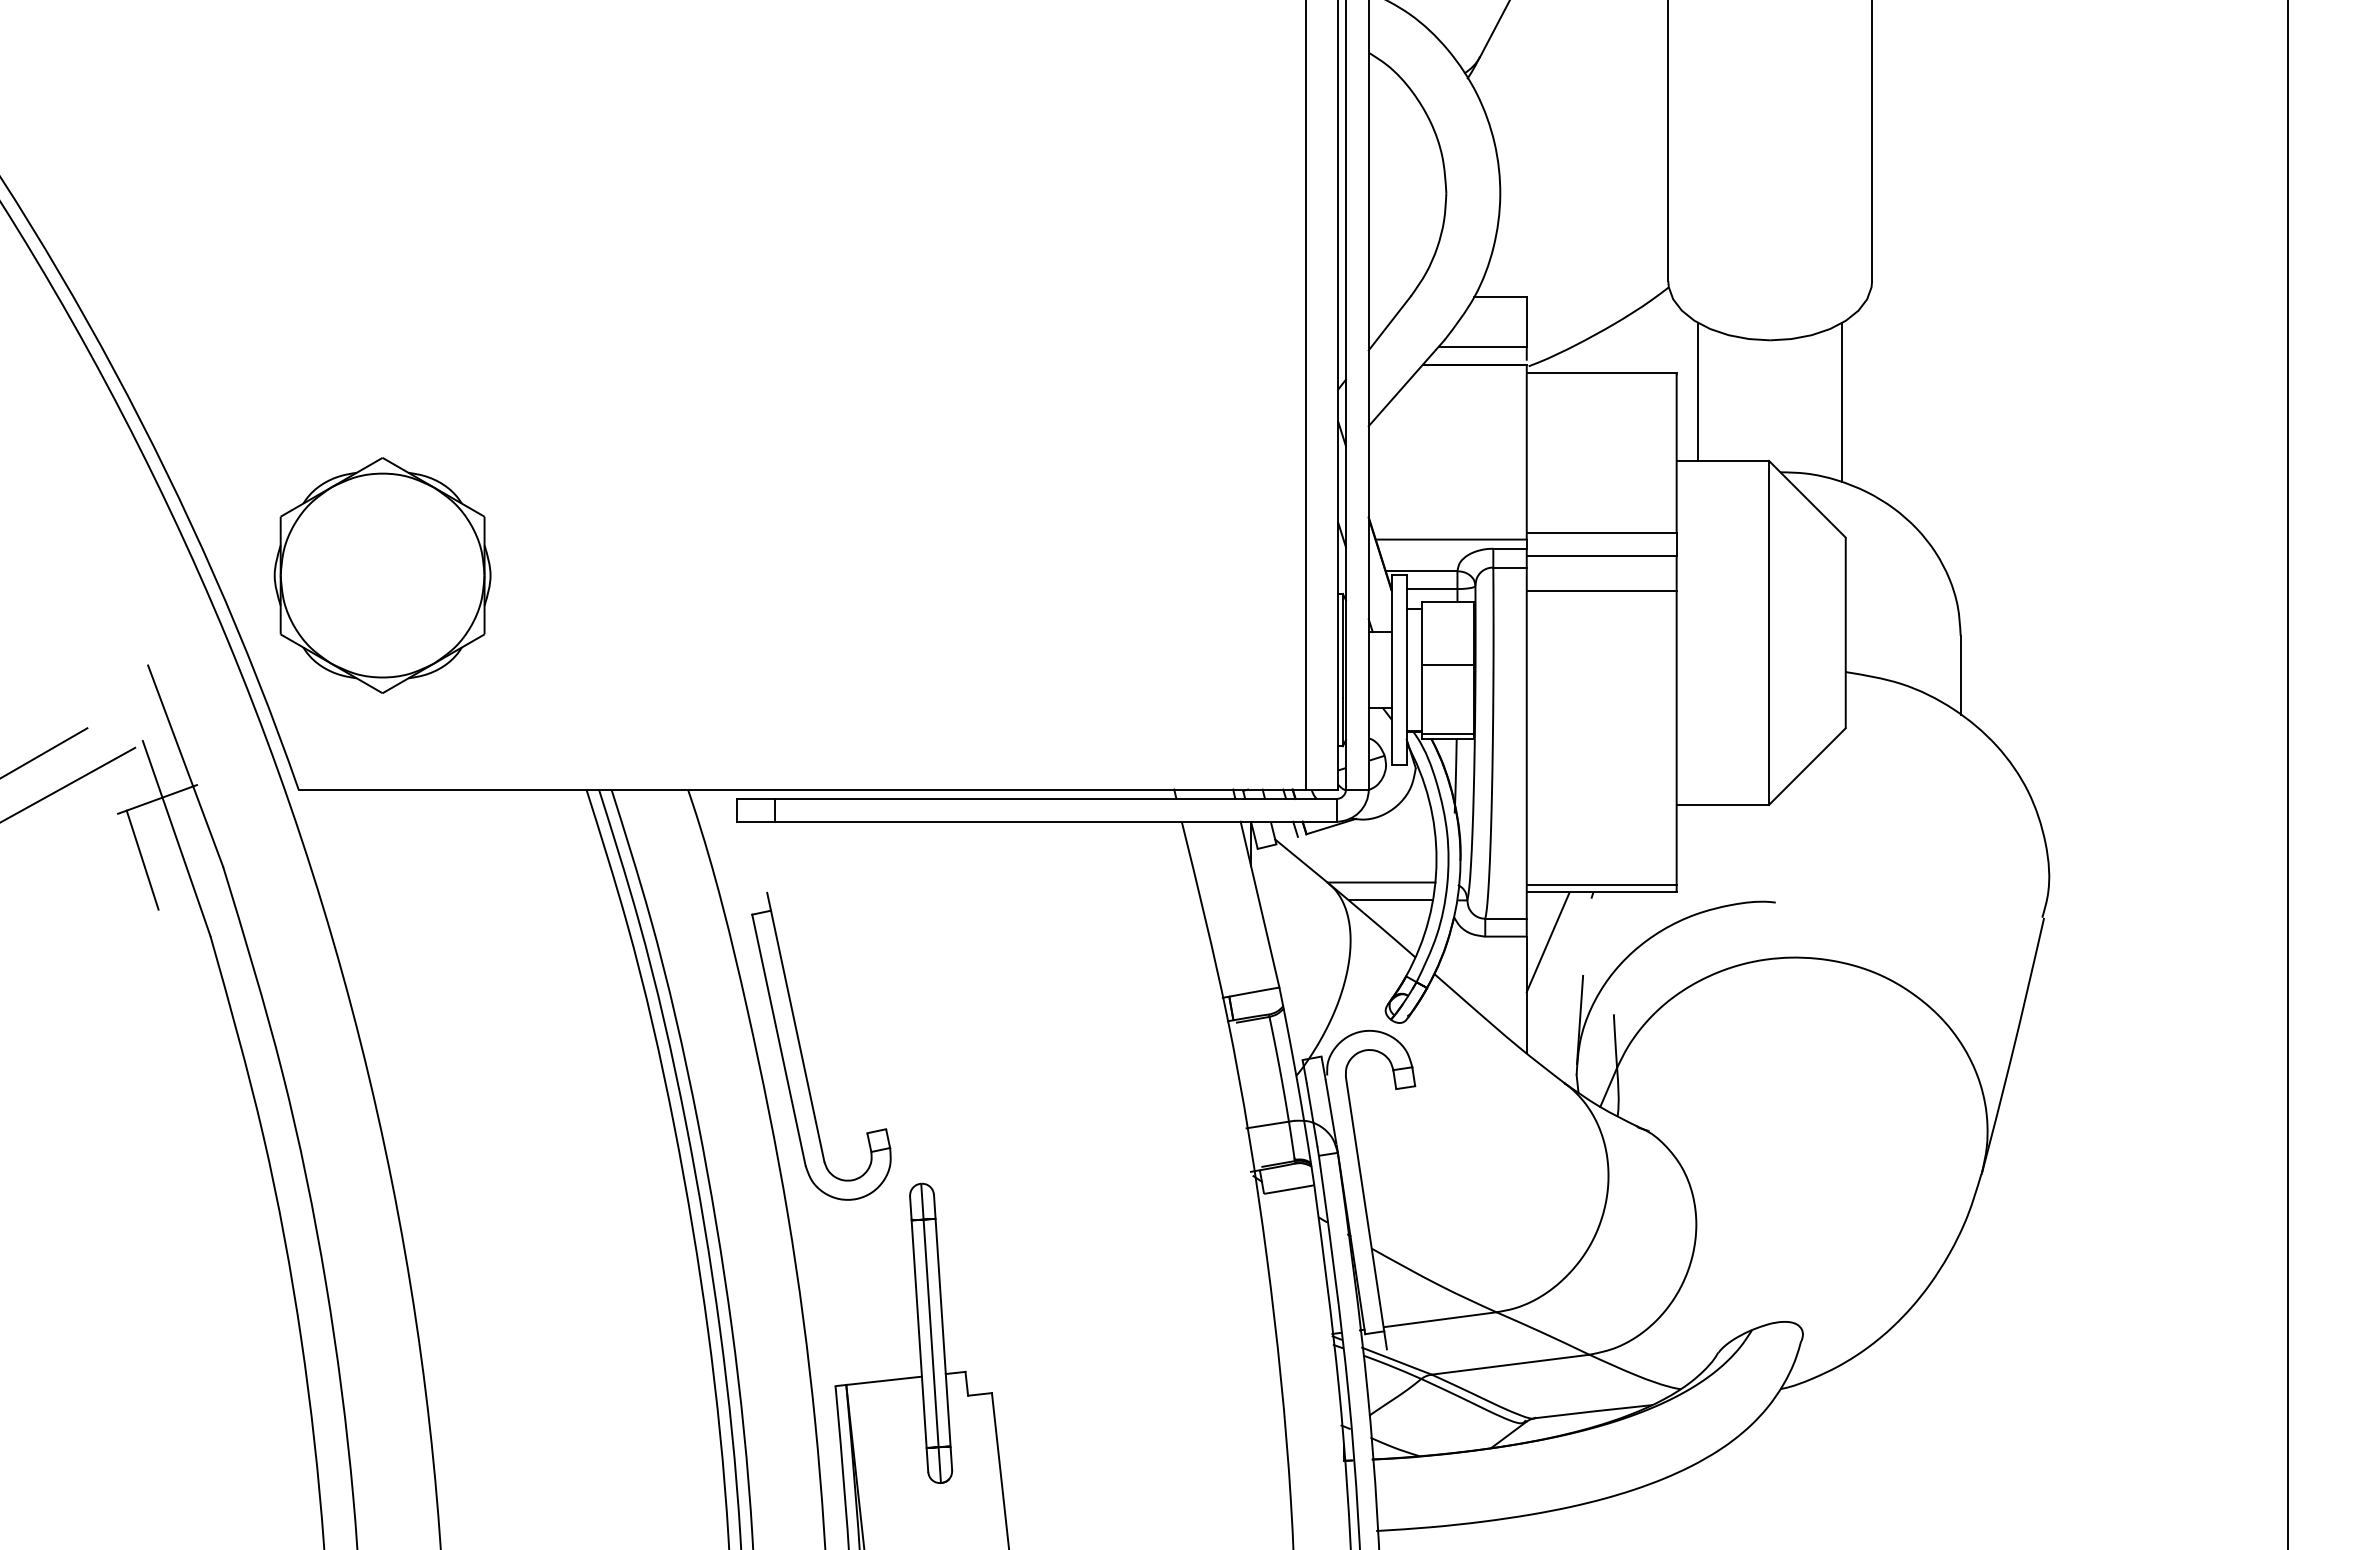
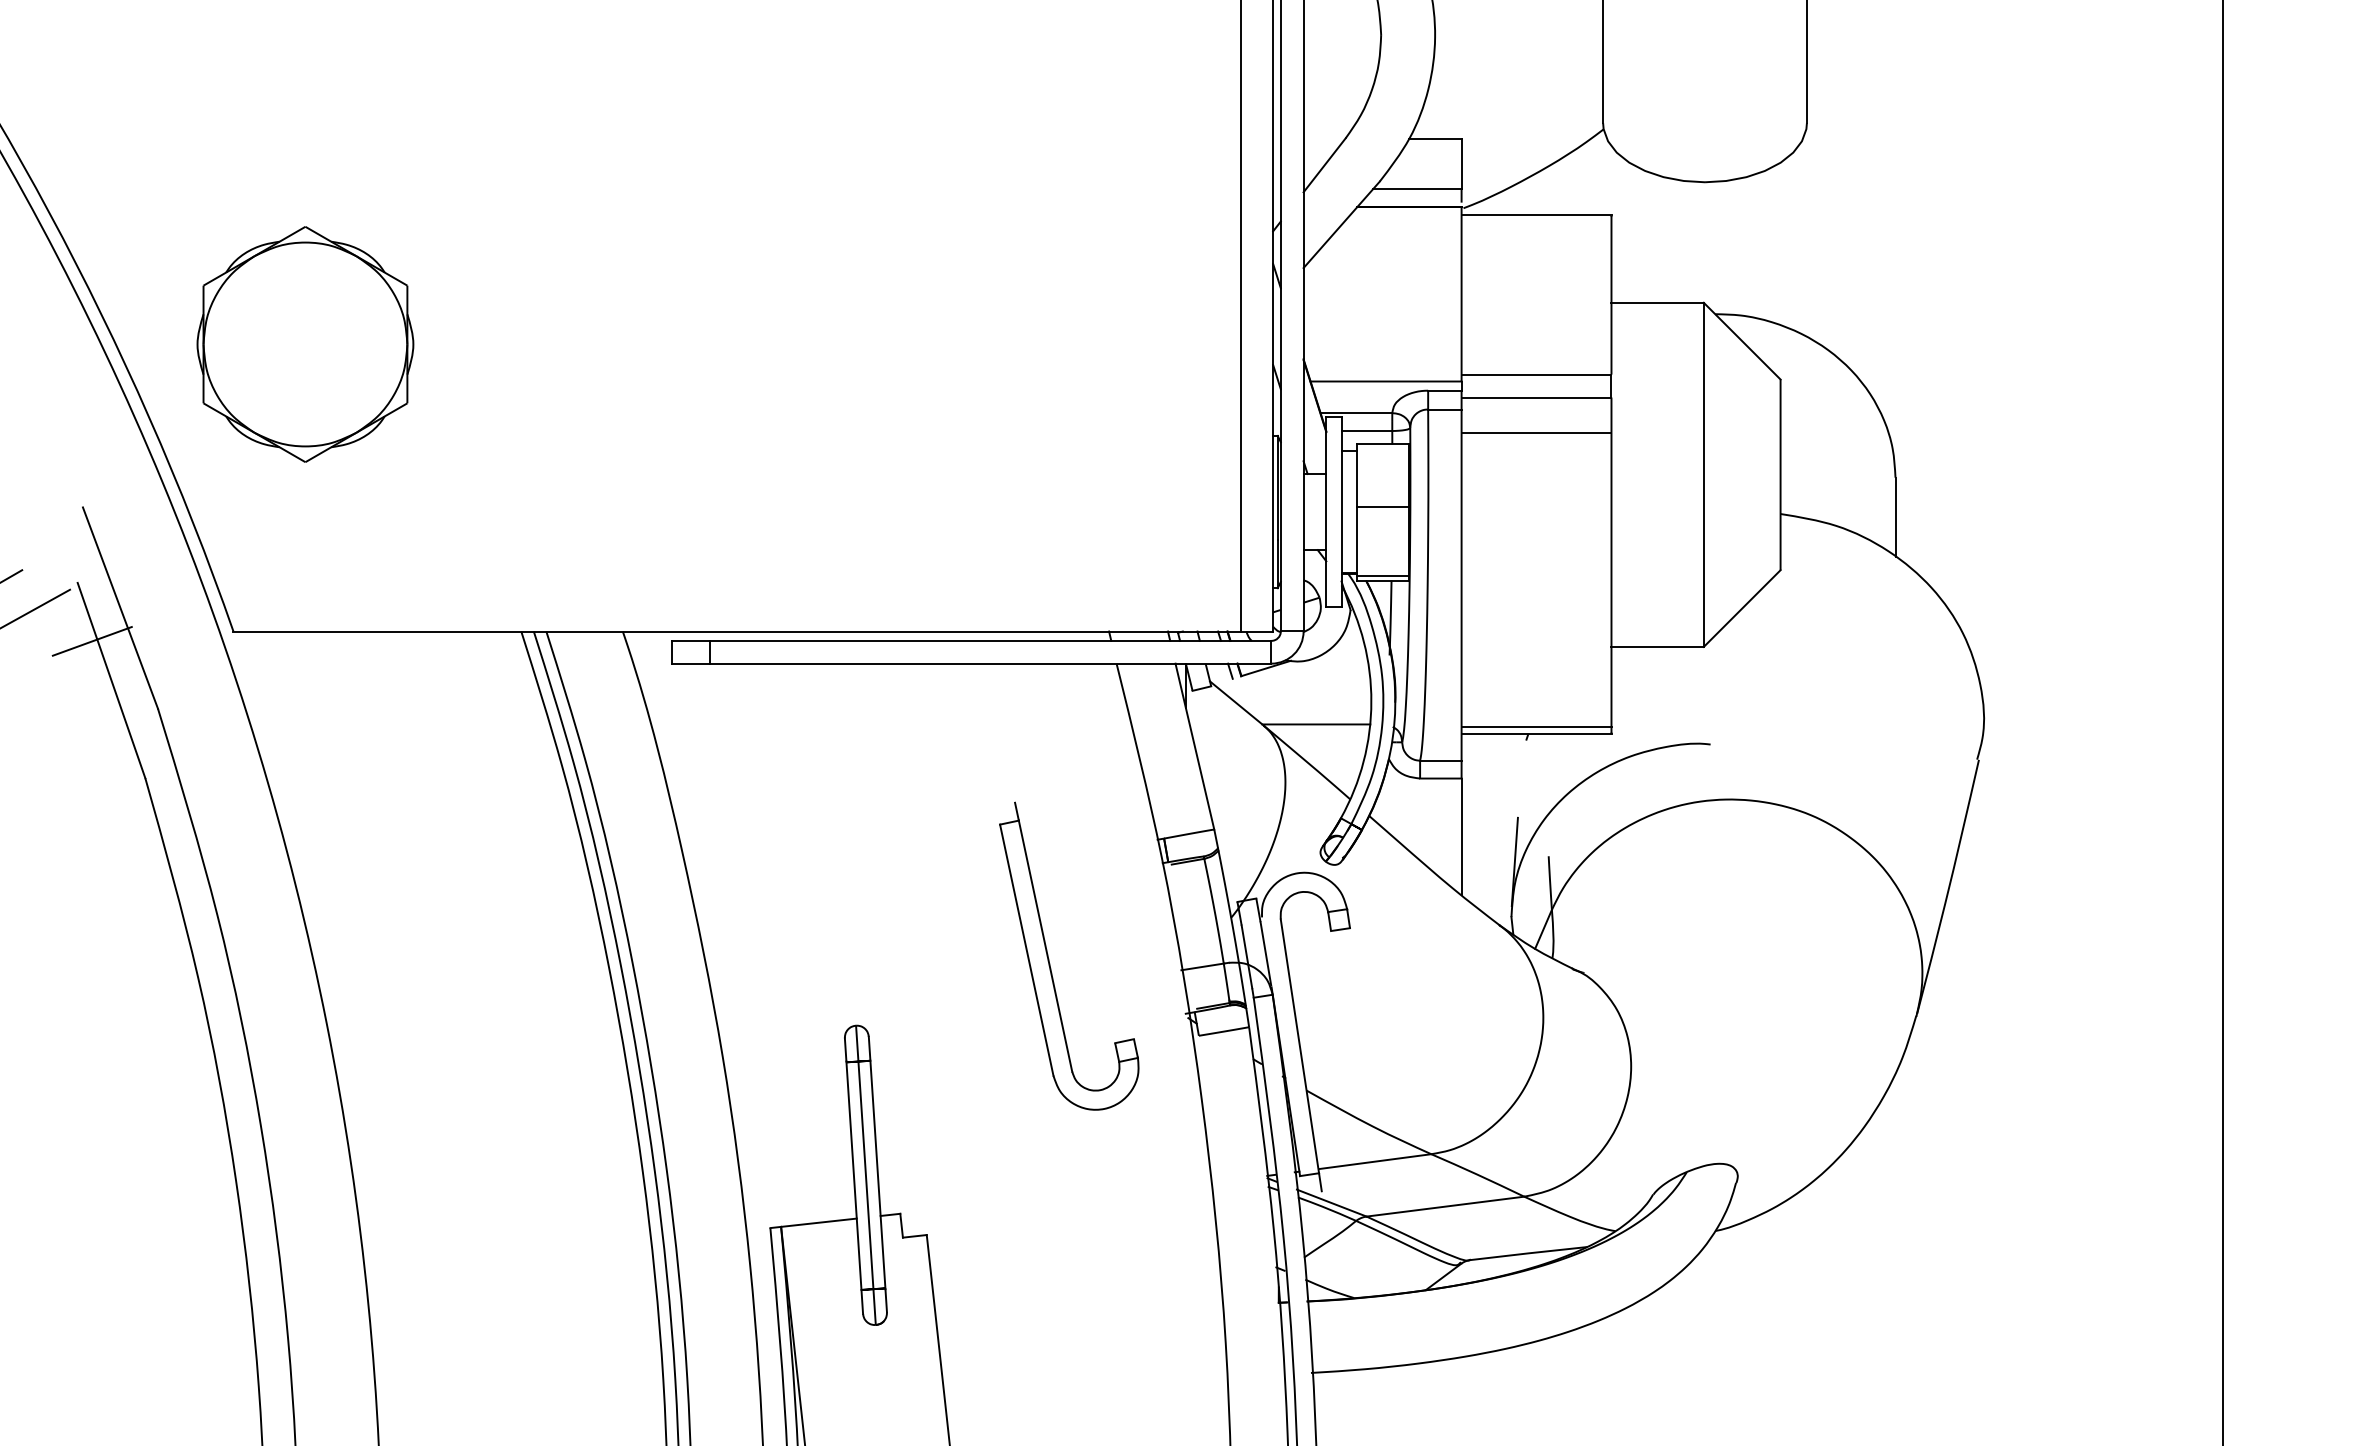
line: (1698, 391) -> (1633, 233), removed
line: (1842, 402) -> (1777, 244), removed
part: (382, 575) -> (305, 344), moved
line: (142, 859) -> (77, 701), removed
line: (1390, 900) -> (1325, 742), removed
line: (1547, 942) -> (1482, 784), removed
part: (801, 1048) -> (1049, 958), moved

